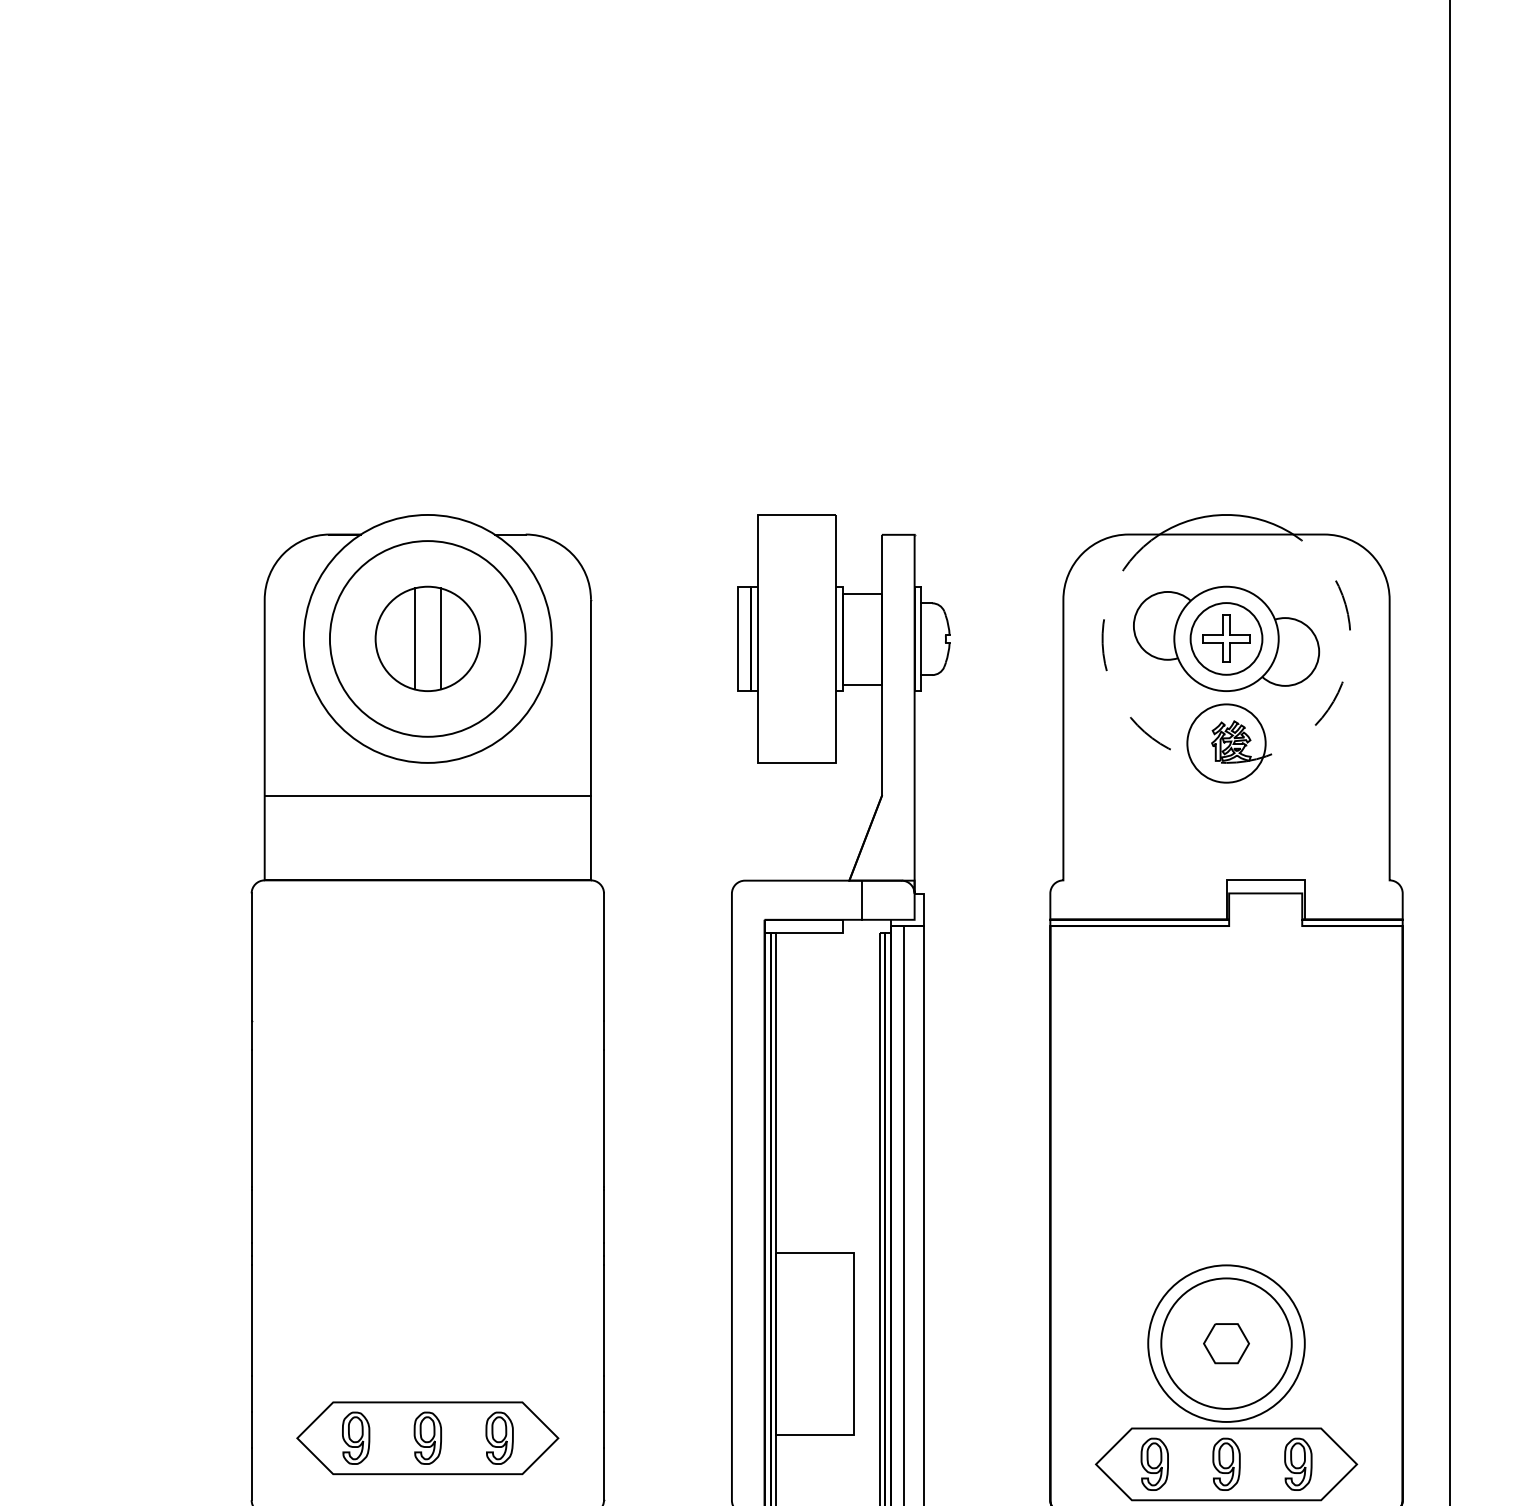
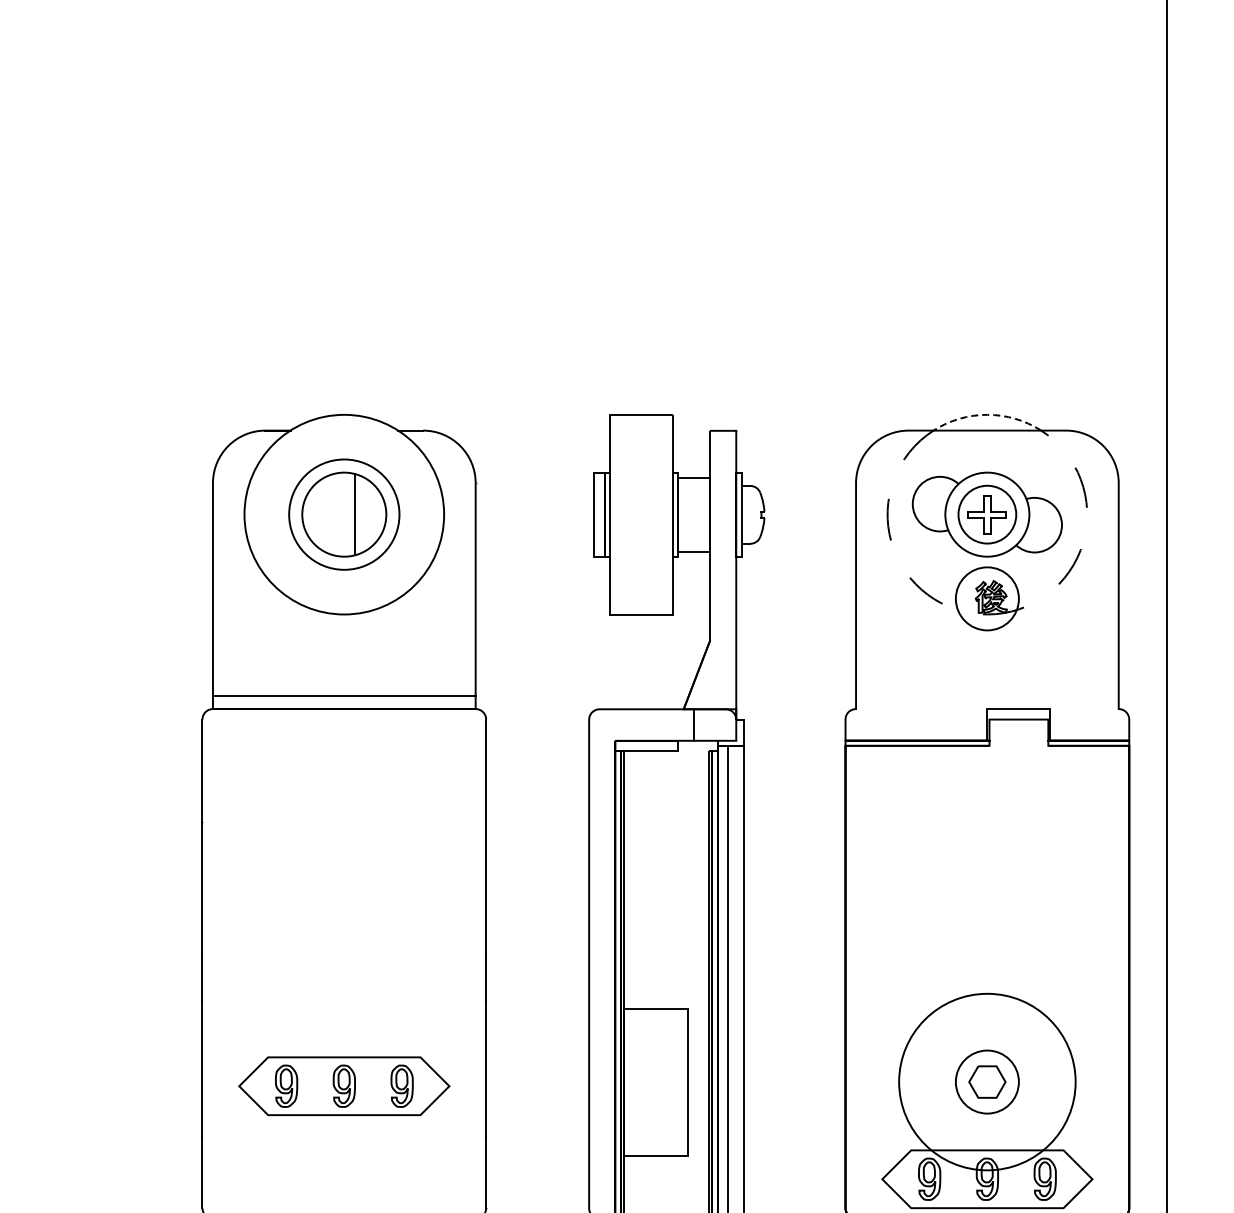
arc: (1226, 514) -> (987, 414), solid -> dashed
line: (414, 638) -> (333, 514), removed
circle: (428, 638) -> (344, 514), size x0.7
line: (426, 795) -> (343, 695), moved
circle: (1225, 1342) -> (986, 1081), size x0.6
circle: (1226, 1344) -> (987, 1082), size x1.4
part: (428, 1437) -> (344, 1085), moved

